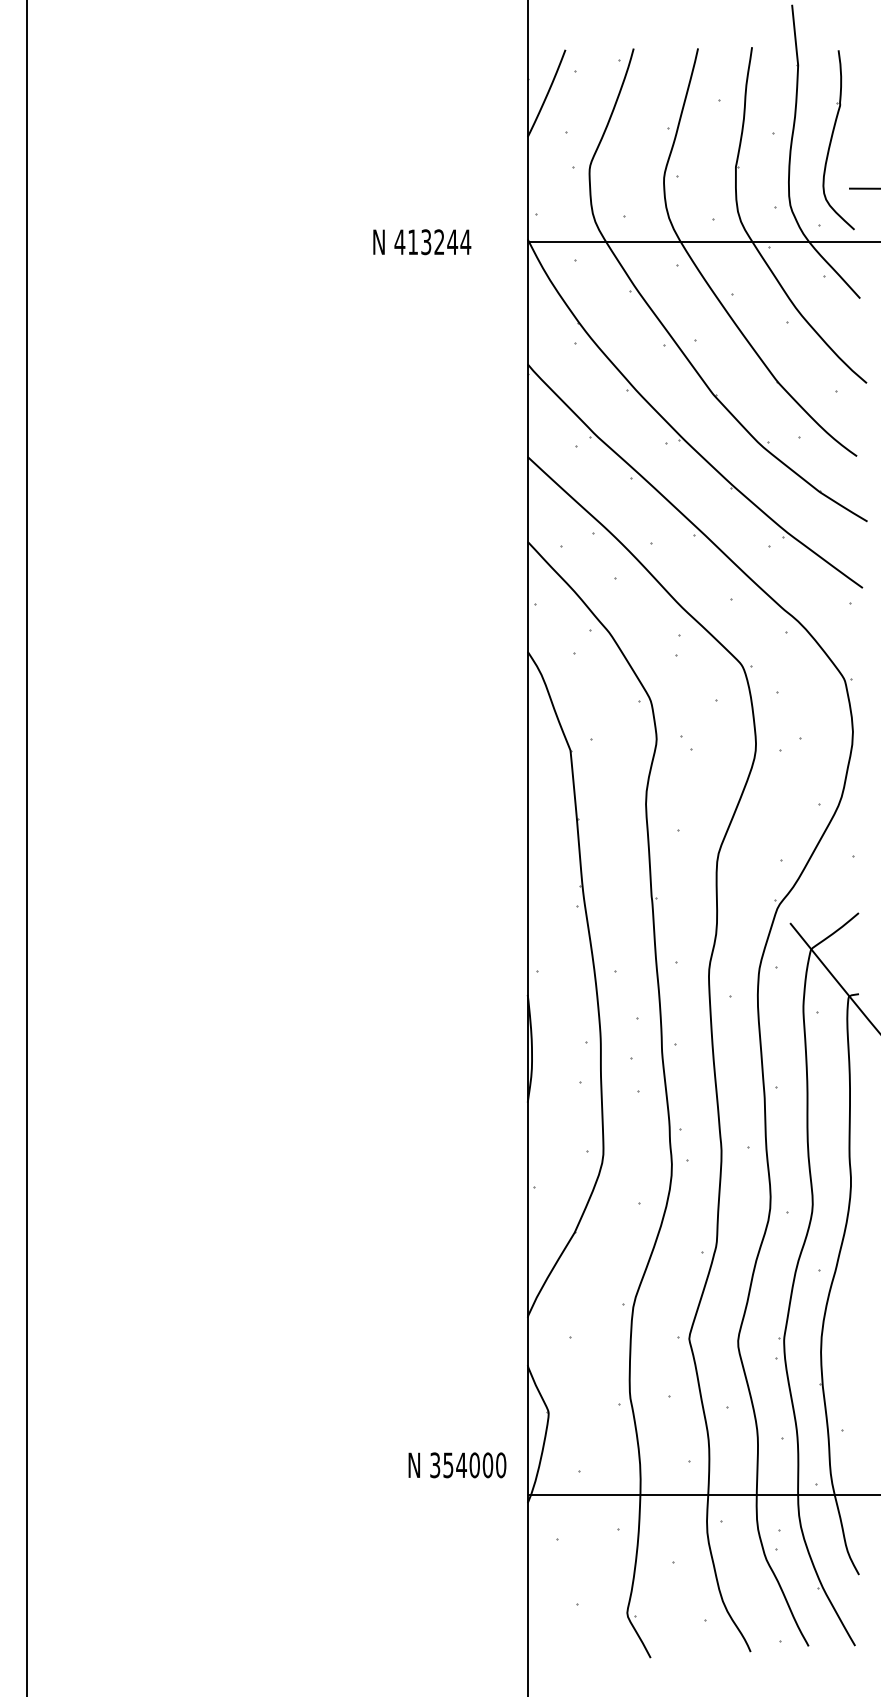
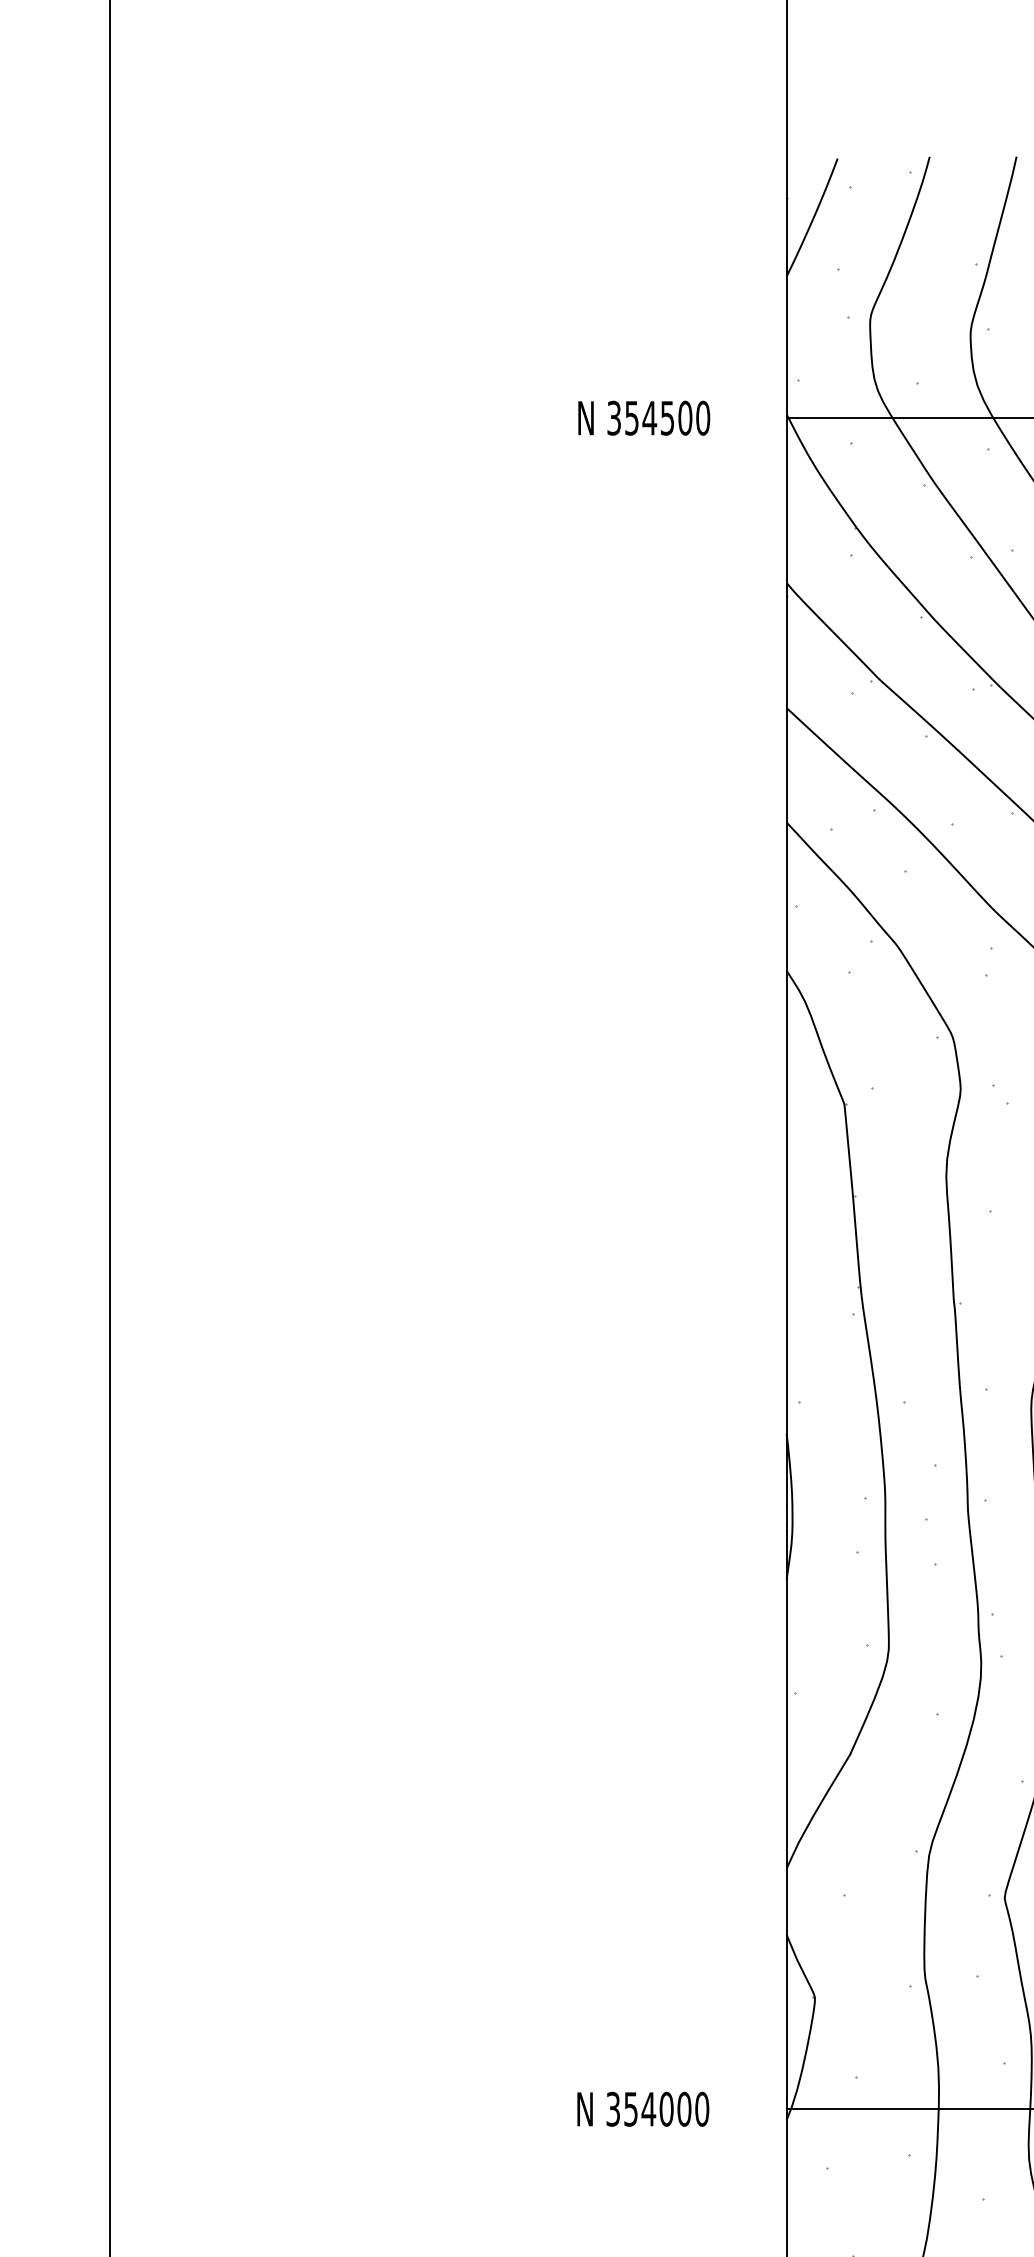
text: (432, 242) -> (658, 418), 413244 -> 354500
text: (457, 1465) -> (643, 2109), moved

